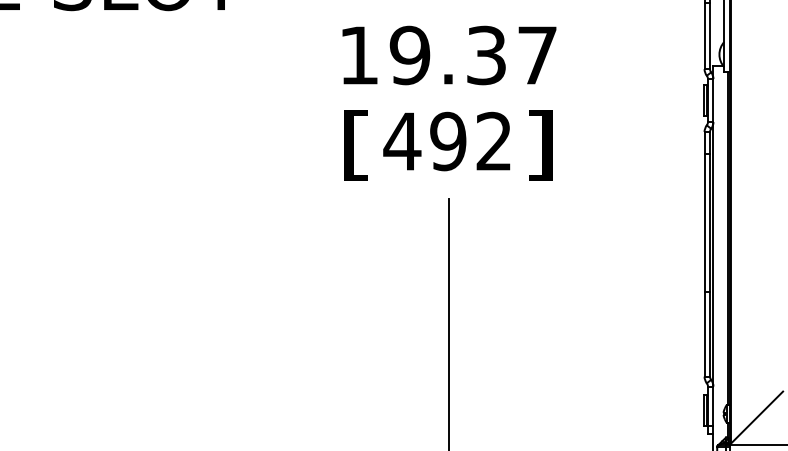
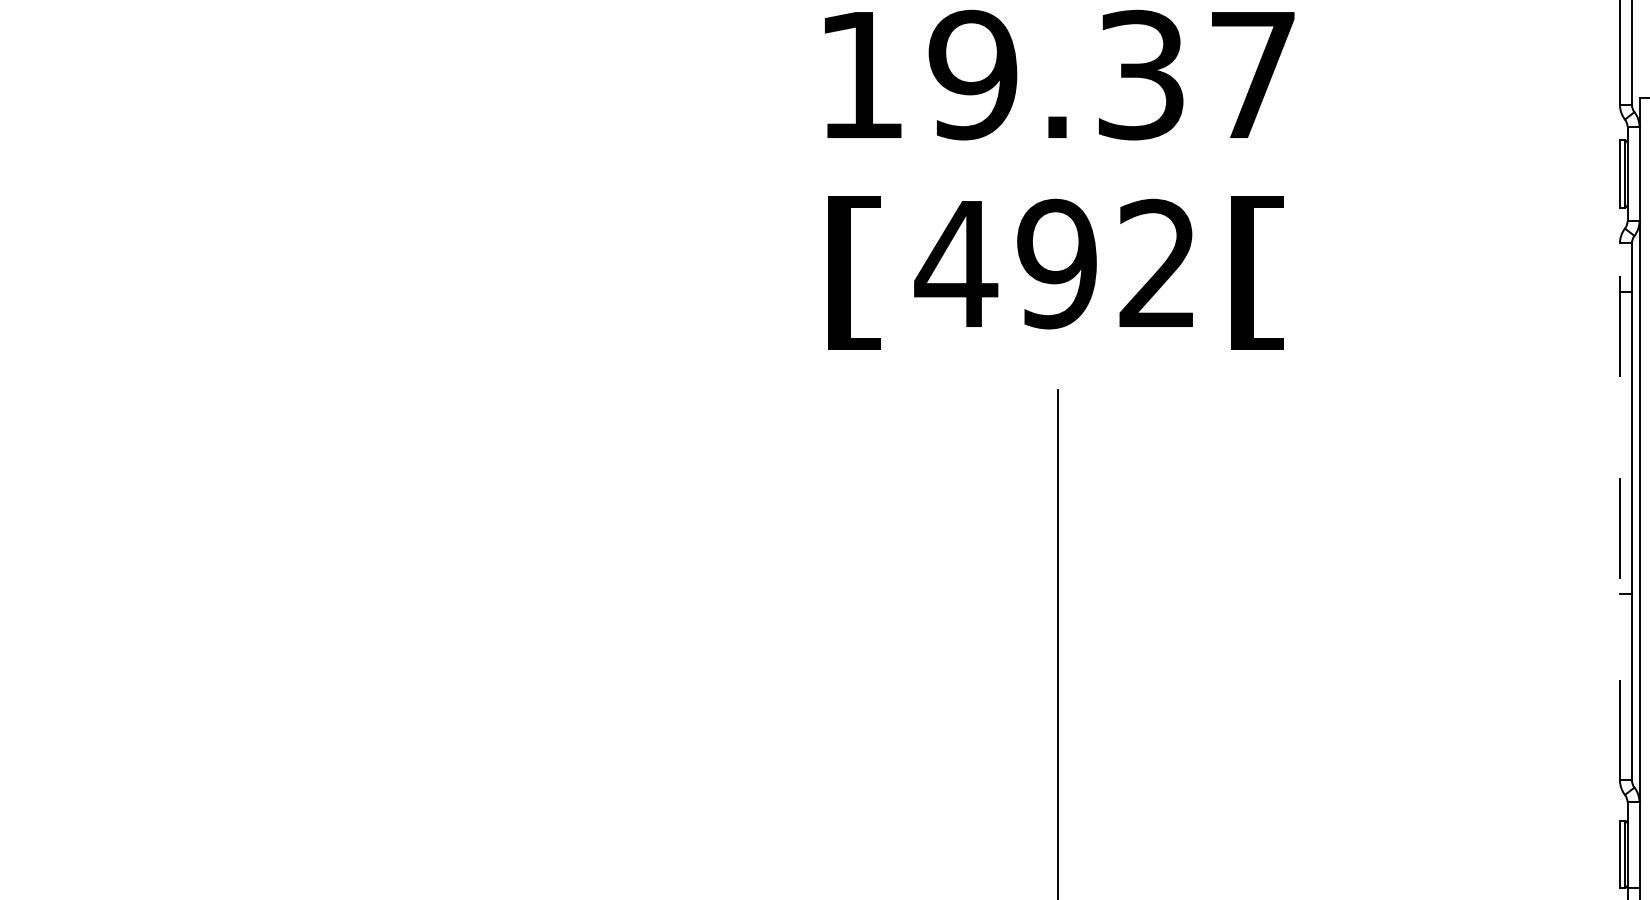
text: (539, 145) -> (1257, 272), ] -> [
line: (704, 253) -> (1619, 509), solid -> dashed

